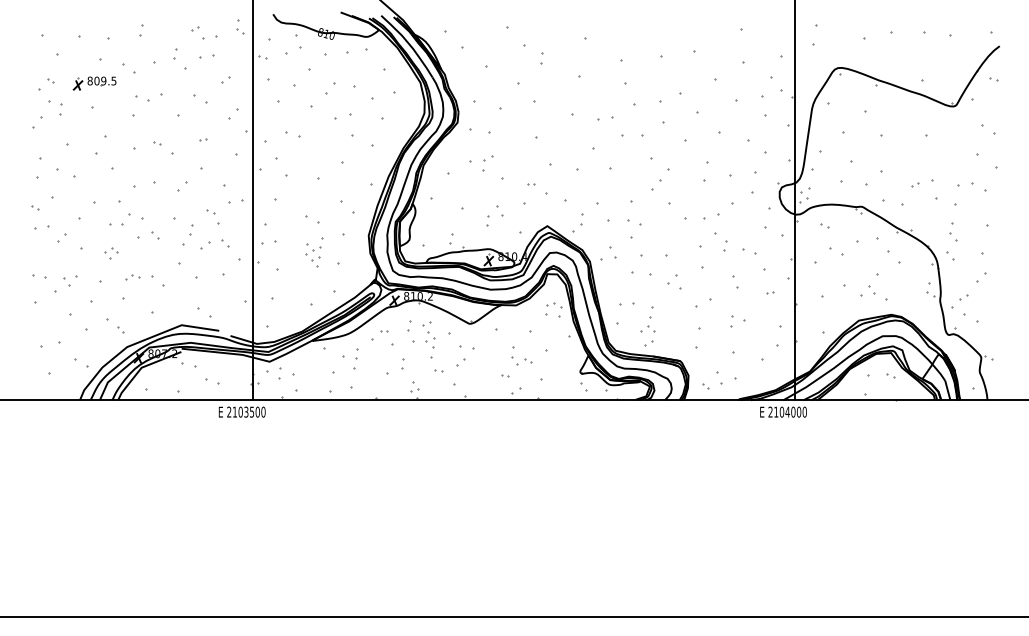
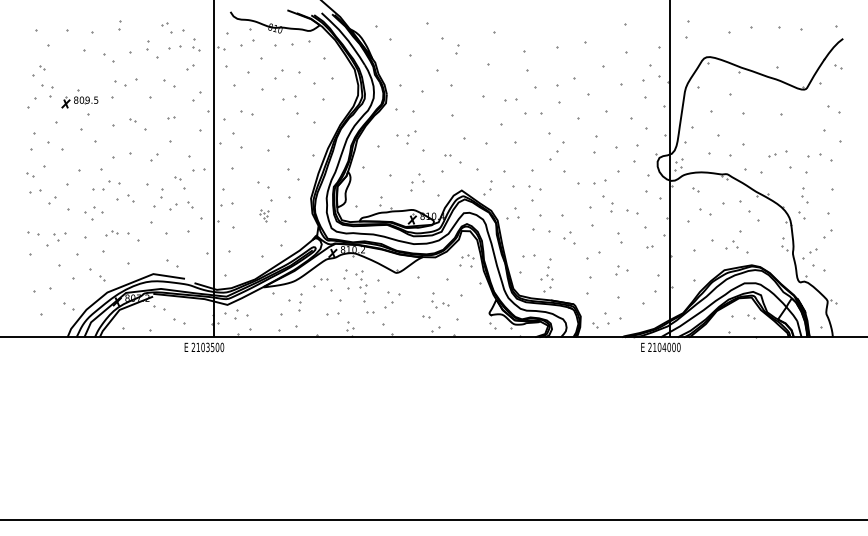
part: (240, 26) -> (196, 44), moved
part: (94, 83) -> (79, 102), moved
part: (111, 253) -> (94, 213), size x1.6
part: (313, 255) -> (264, 215), size x0.6
part: (402, 363) -> (339, 306), size x1.6

